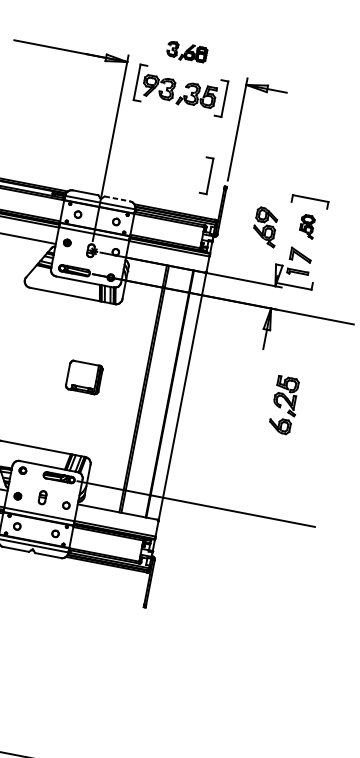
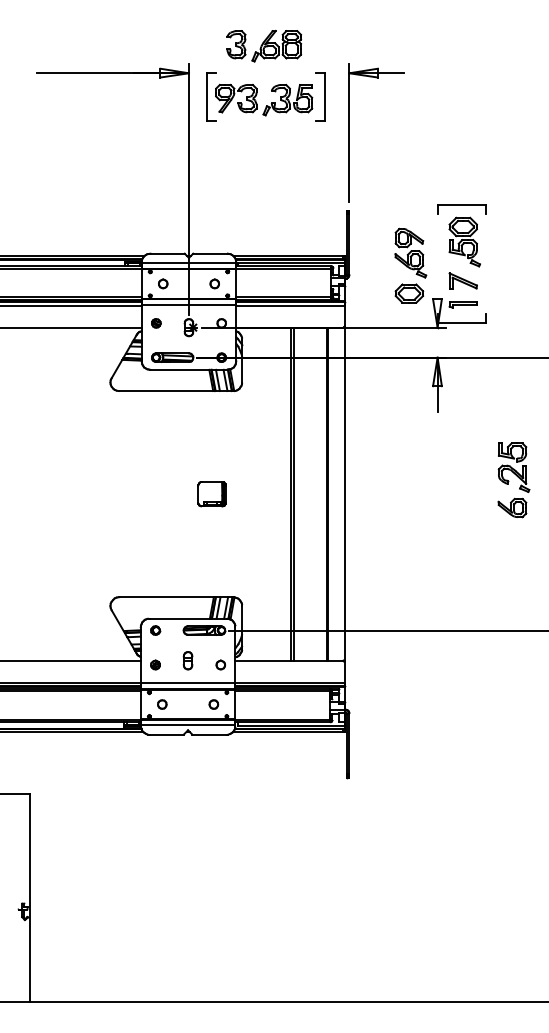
part: (187, 52) -> (264, 45), size x1.43
part: (206, 175) -> (320, 200), removed
line: (118, 198) -> (211, 253), dashed -> solid
part: (307, 226) -> (464, 241), size x1.67
part: (259, 256) -> (409, 293), added
part: (83, 377) -> (211, 494), size x0.62
part: (284, 405) -> (513, 480), moved

